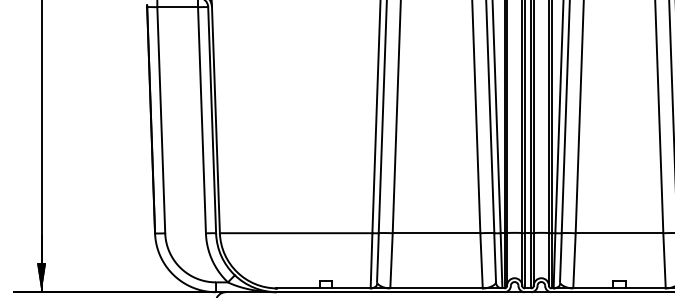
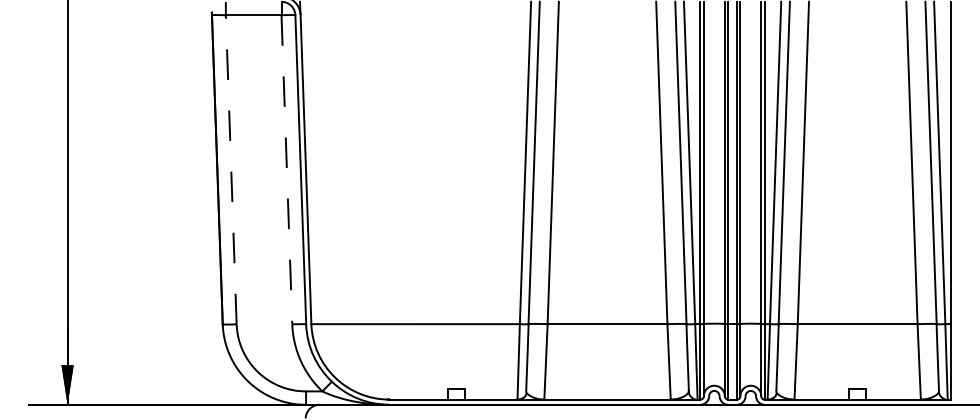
line: (161, 120) -> (231, 169), solid -> dashed
line: (201, 120) -> (286, 169), solid -> dashed

